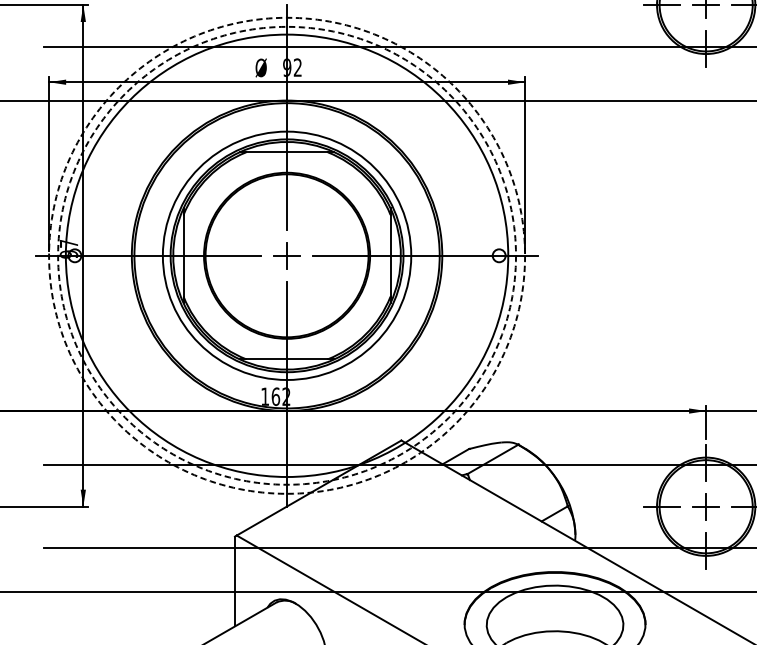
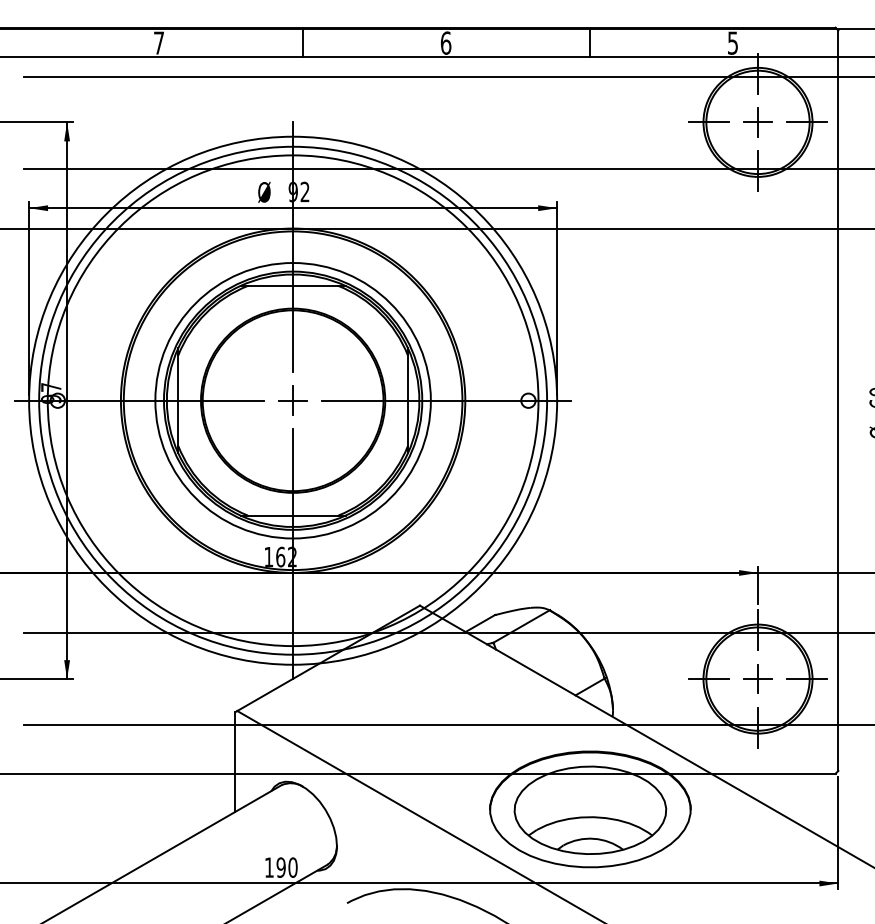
circle: (287, 255) -> (293, 400), dashed -> solid
circle: (287, 255) -> (293, 400), dashed -> solid

